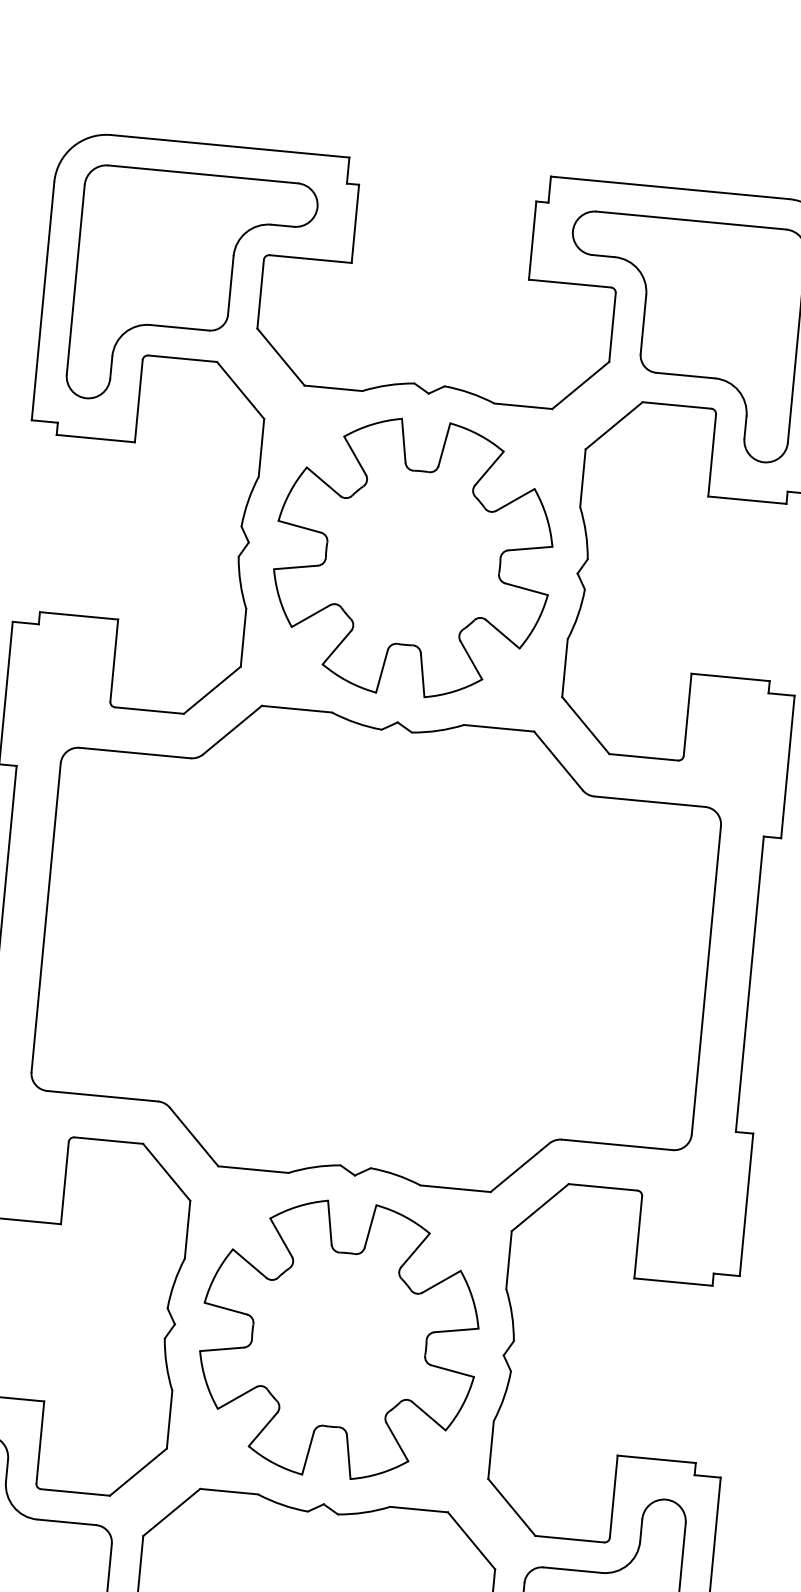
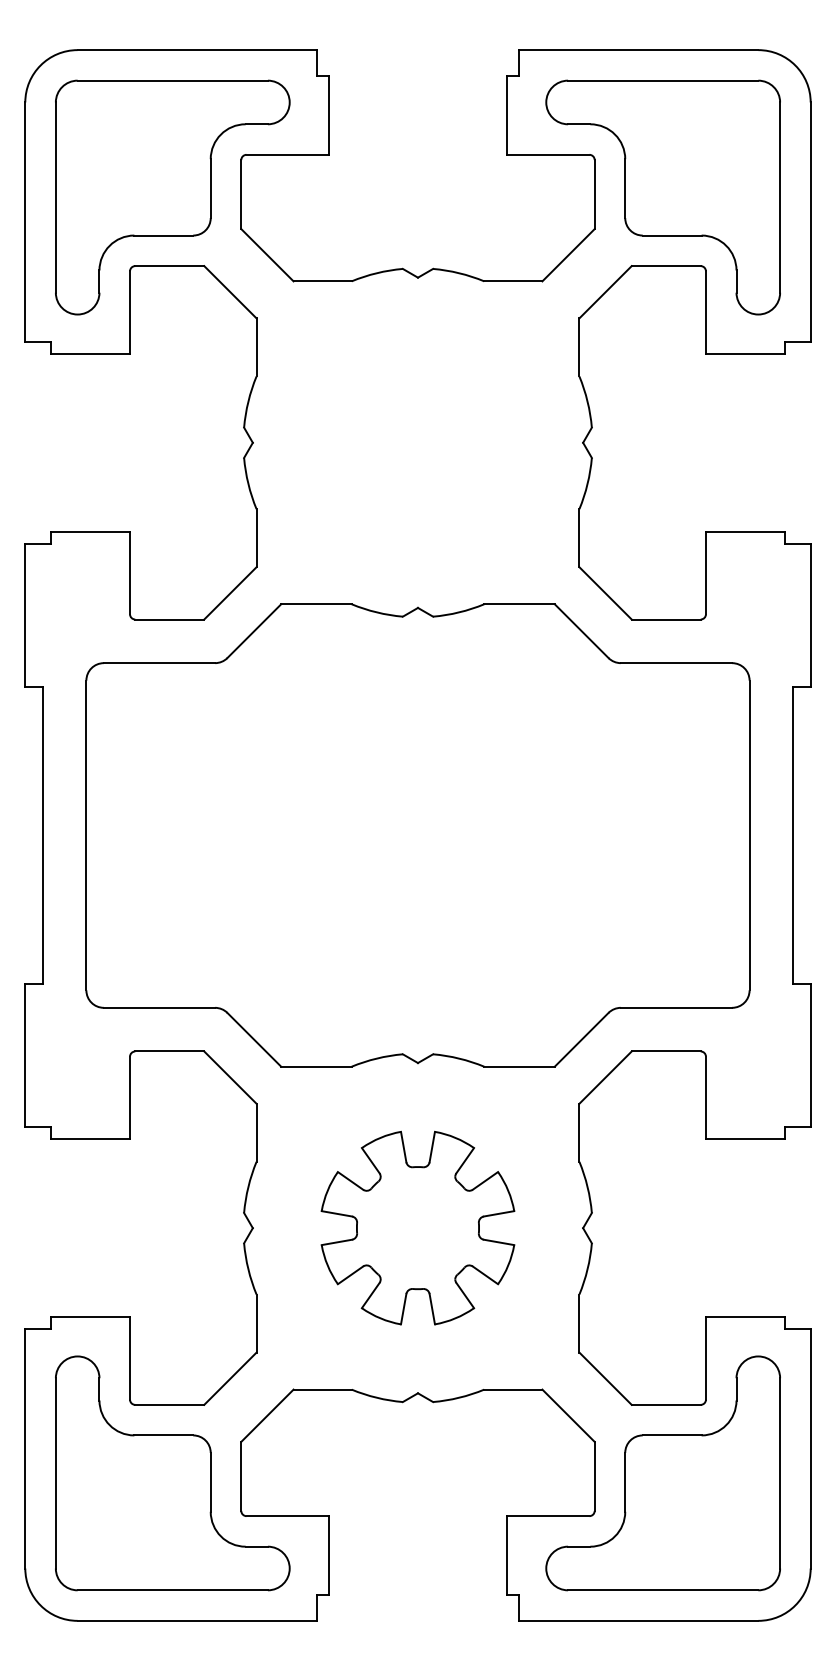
part: (412, 557) -> (417, 442), removed
part: (338, 1339) -> (417, 1227), size x0.7

